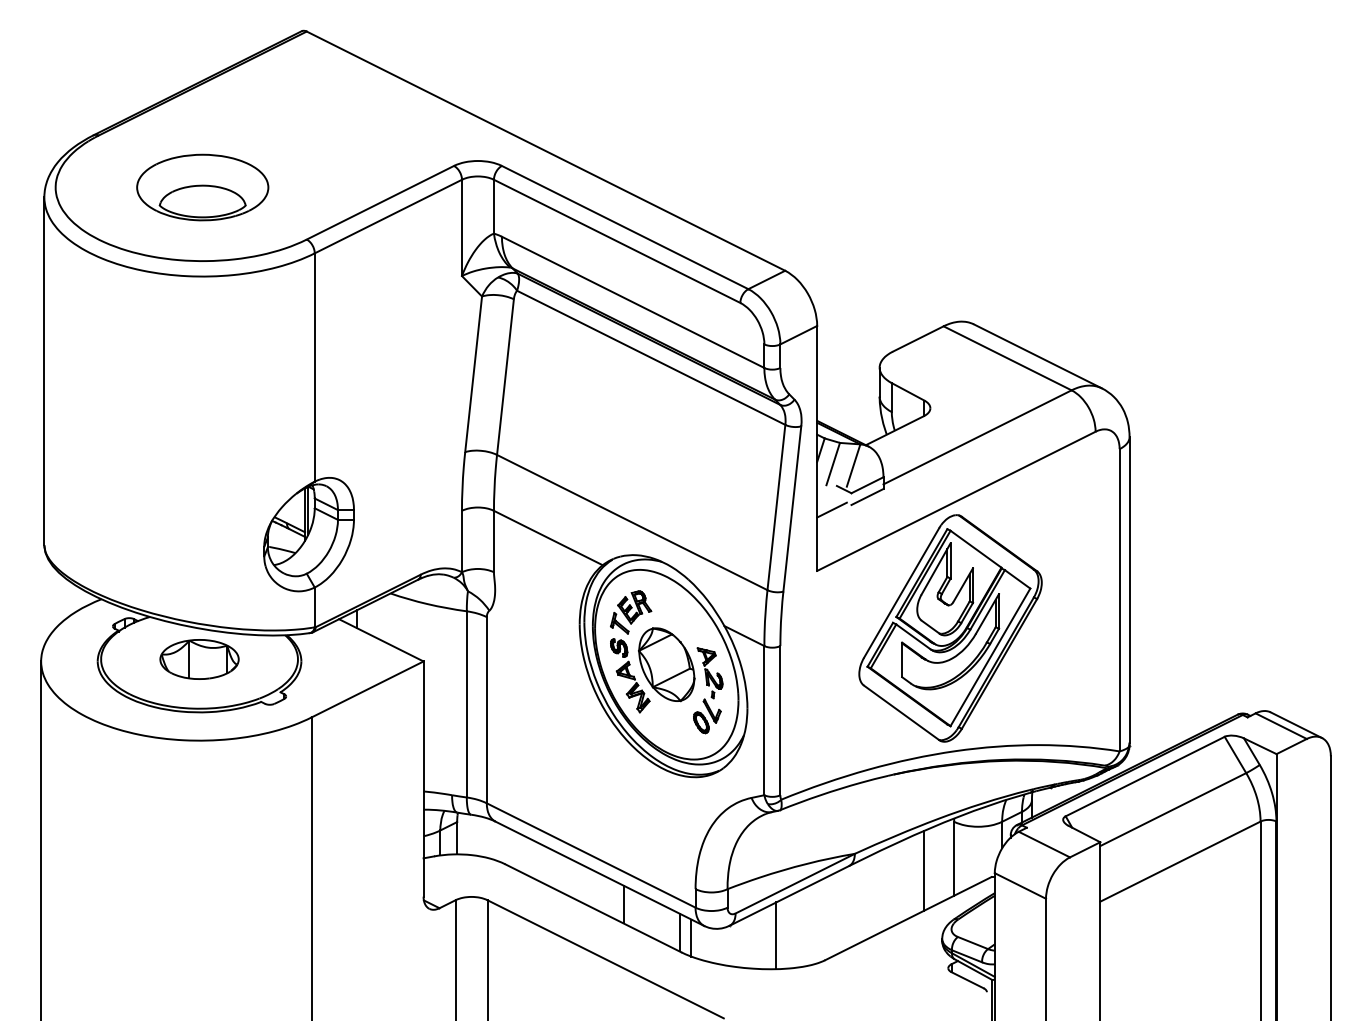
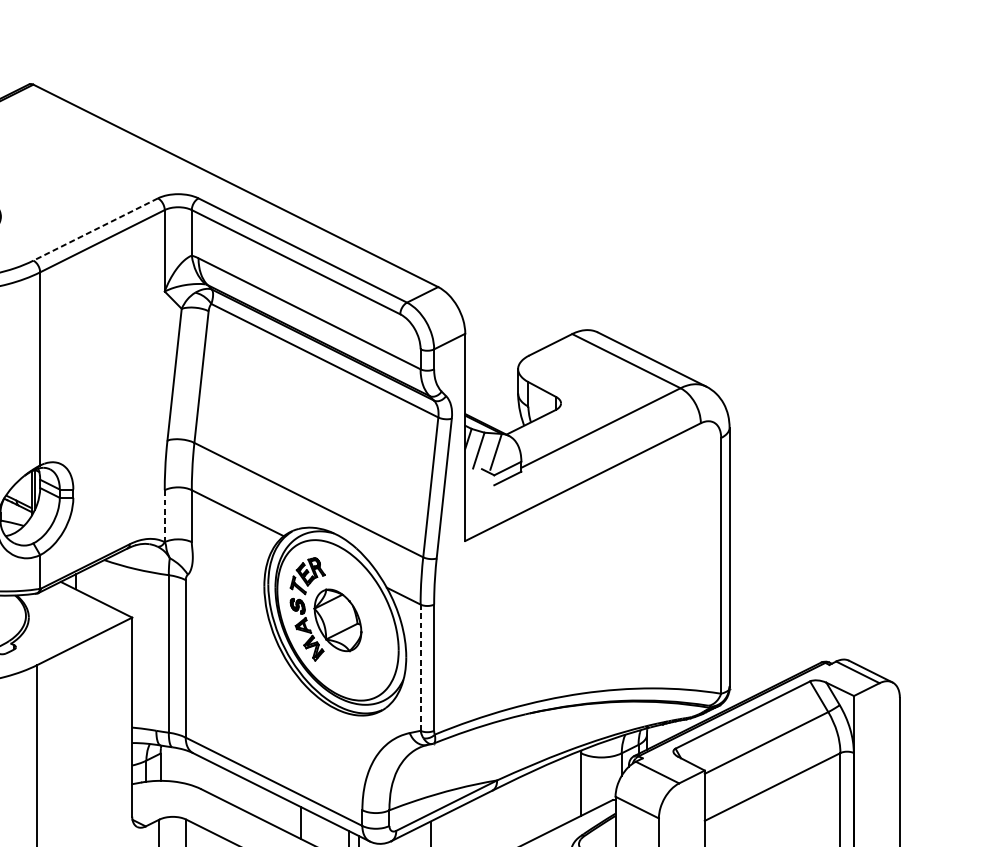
line: (379, 203) -> (94, 230), solid -> dashed
line: (831, 509) -> (477, 489), removed
line: (461, 541) -> (164, 516), solid -> dashed
part: (950, 628) -> (578, 589), removed
part: (708, 690) -> (373, 642), removed
line: (764, 720) -> (420, 667), solid -> dashed
line: (923, 870) -> (555, 794), removed

